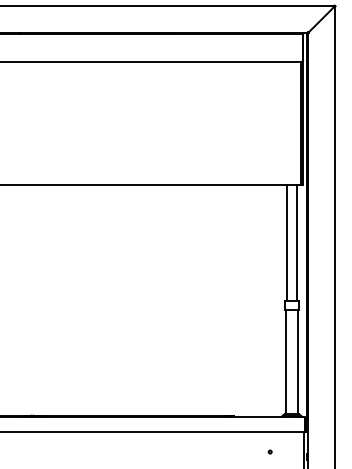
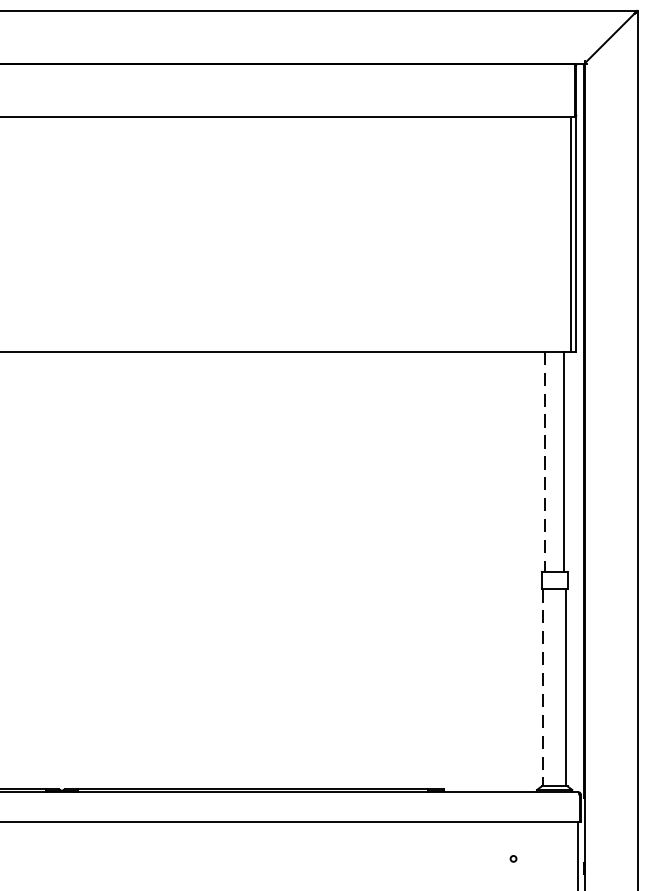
line: (286, 243) -> (544, 462), solid -> dashed
line: (285, 362) -> (542, 688), solid -> dashed

